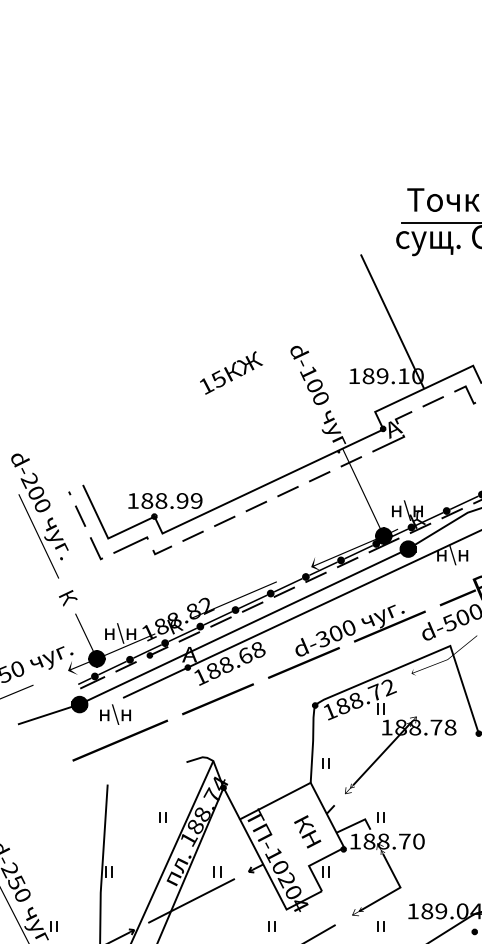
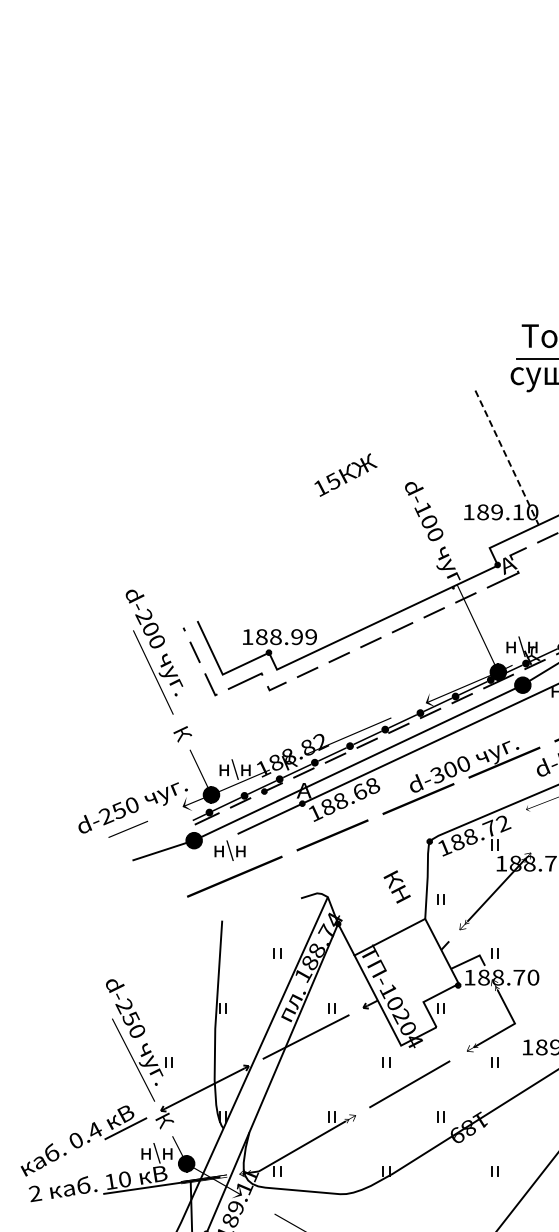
line: (392, 322) -> (507, 458), solid -> dashed
text: (230, 372) -> (345, 474), moved
text: (306, 831) -> (396, 886), moved

